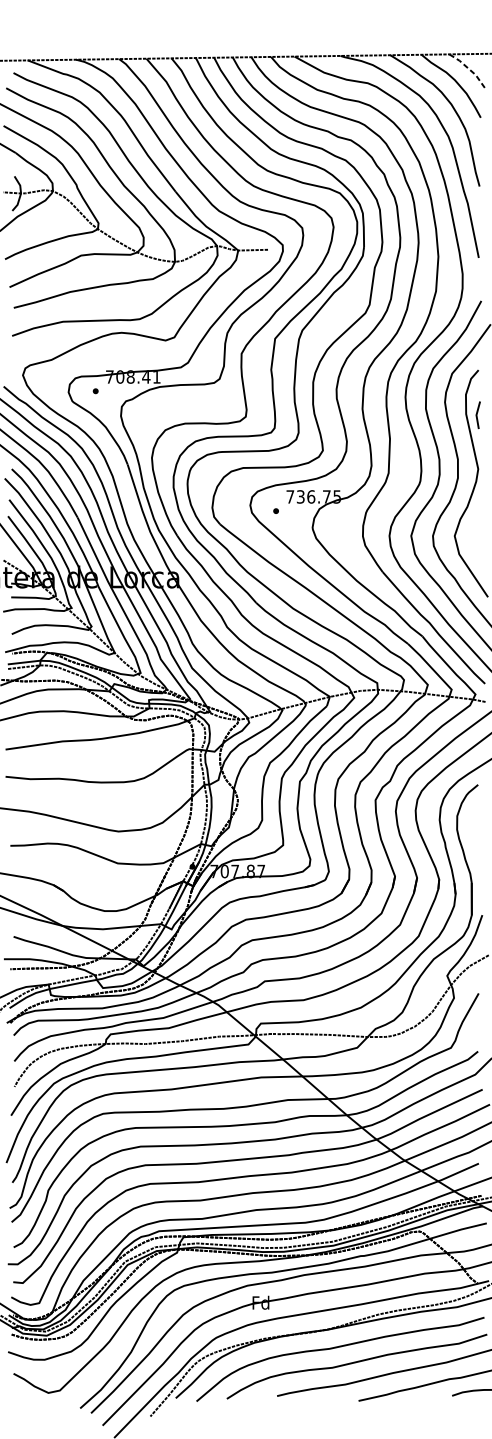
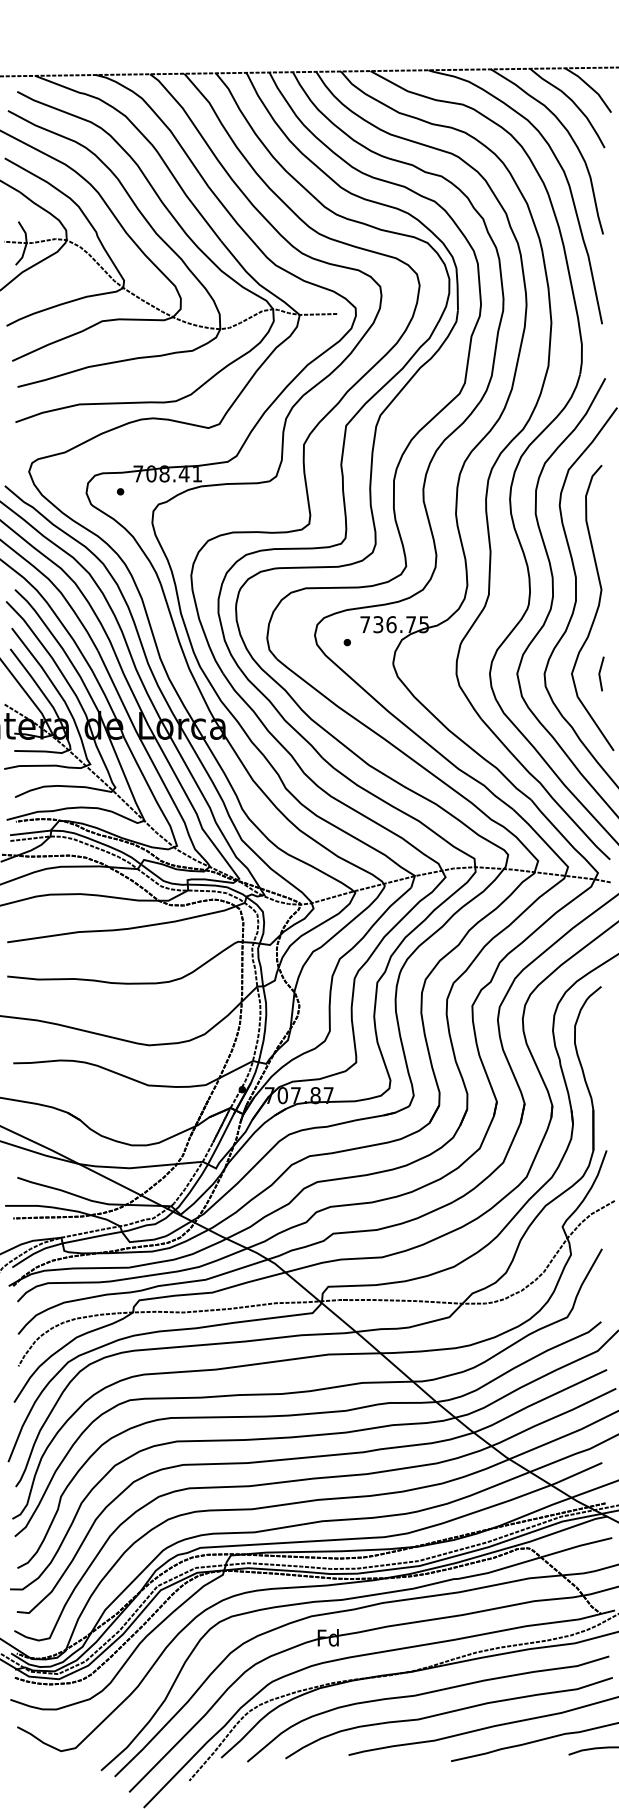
line: (470, 69) -> (591, 87), dashed -> solid
line: (477, 414) -> (600, 673), moved

